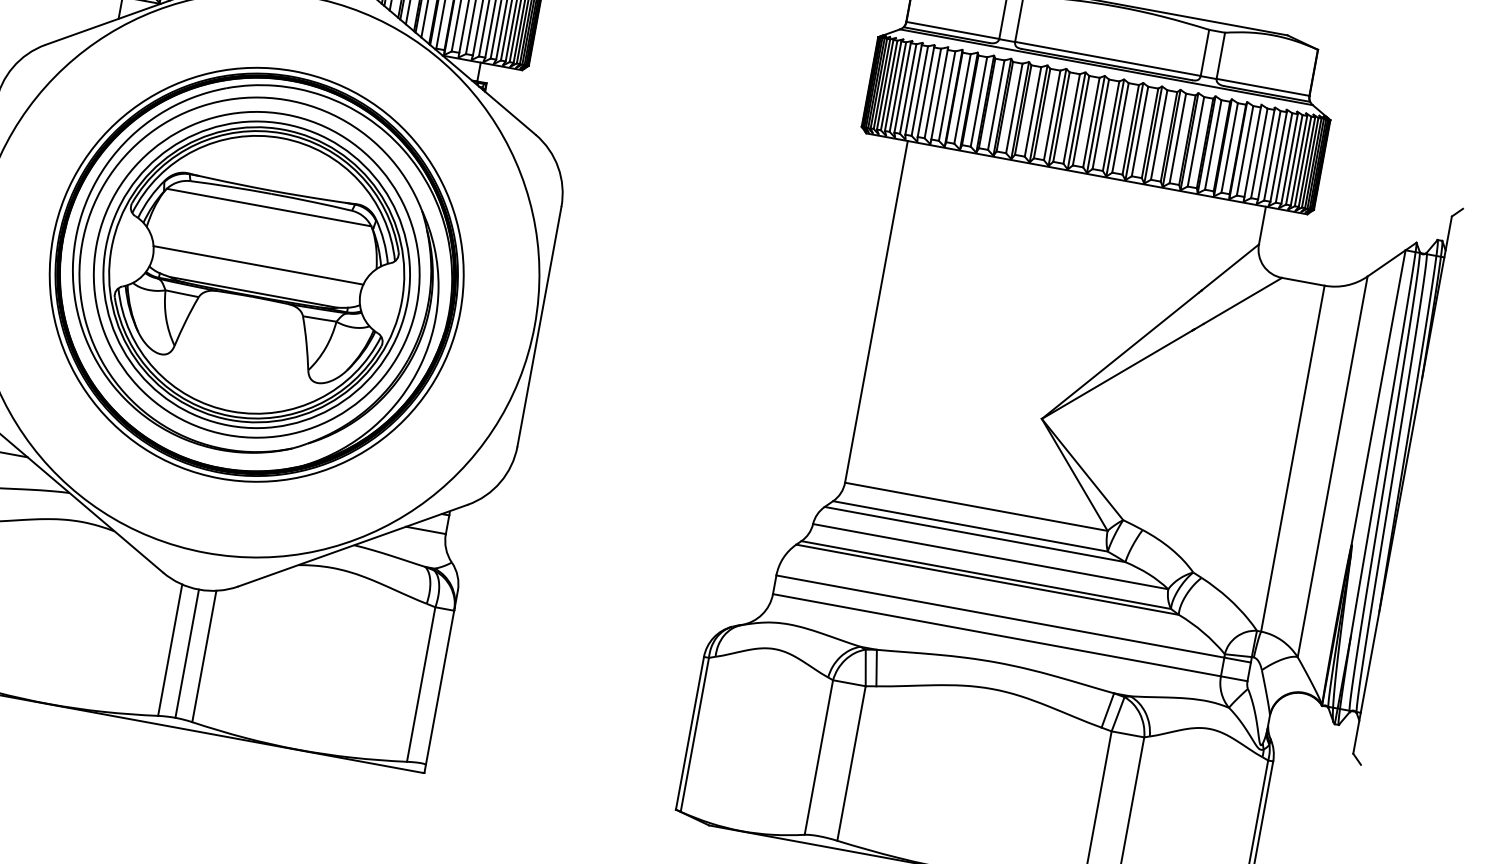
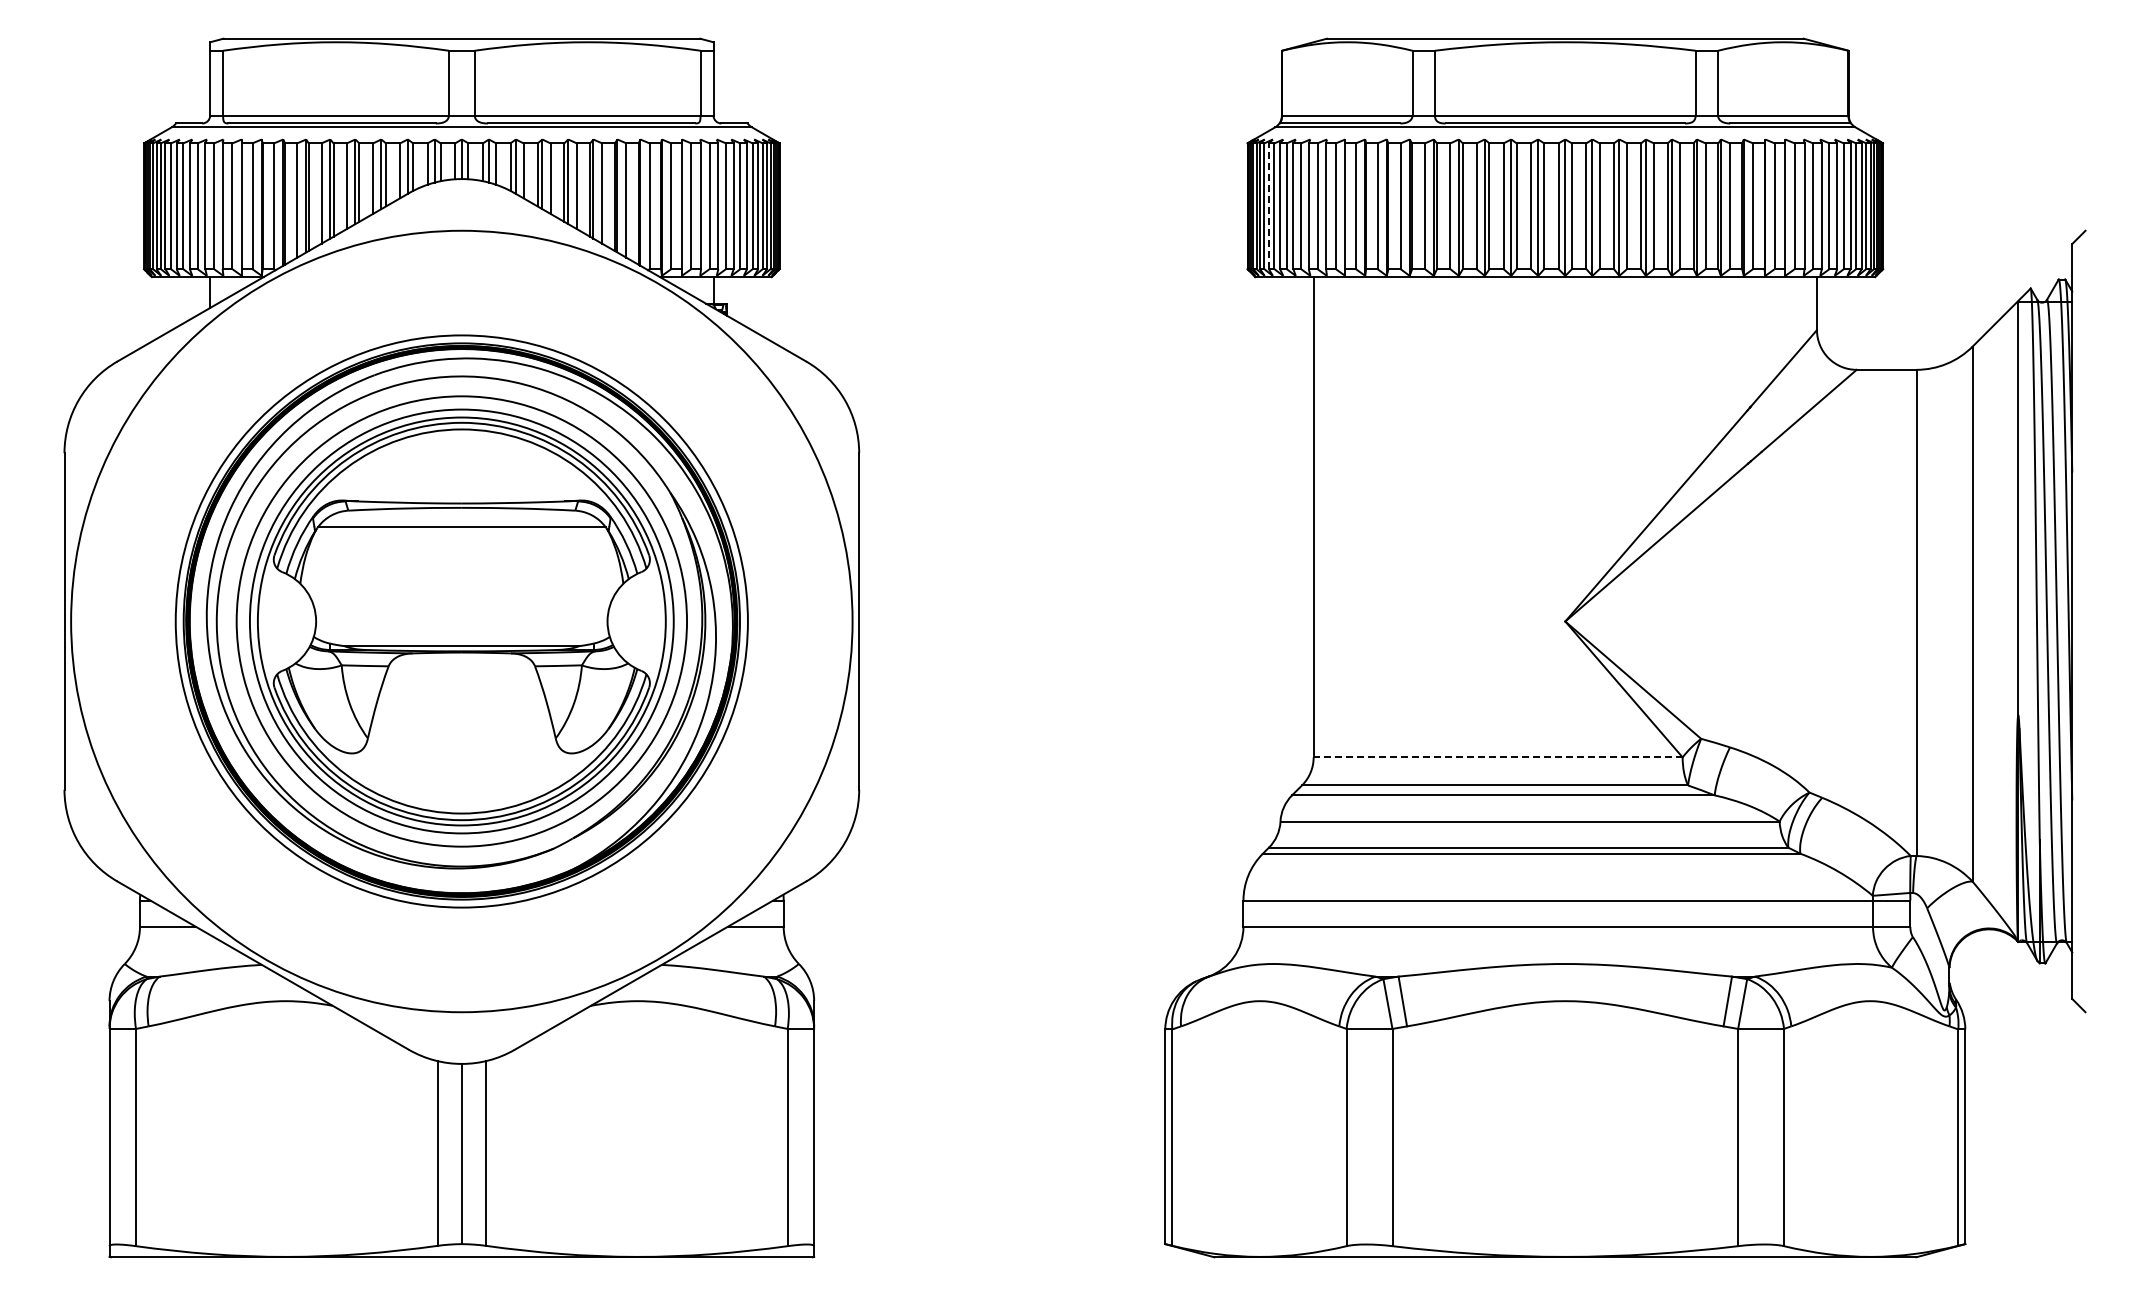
line: (884, 84) -> (1268, 206), solid -> dashed
line: (258, 265) -> (461, 608), removed
line: (975, 506) -> (1497, 757), solid -> dashed

